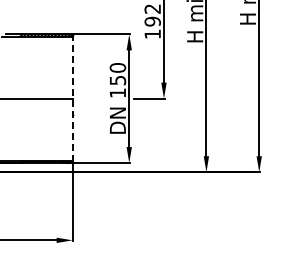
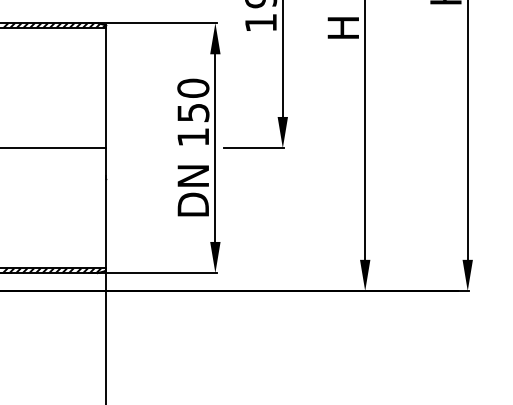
line: (72, 99) -> (105, 149), dashed -> solid

